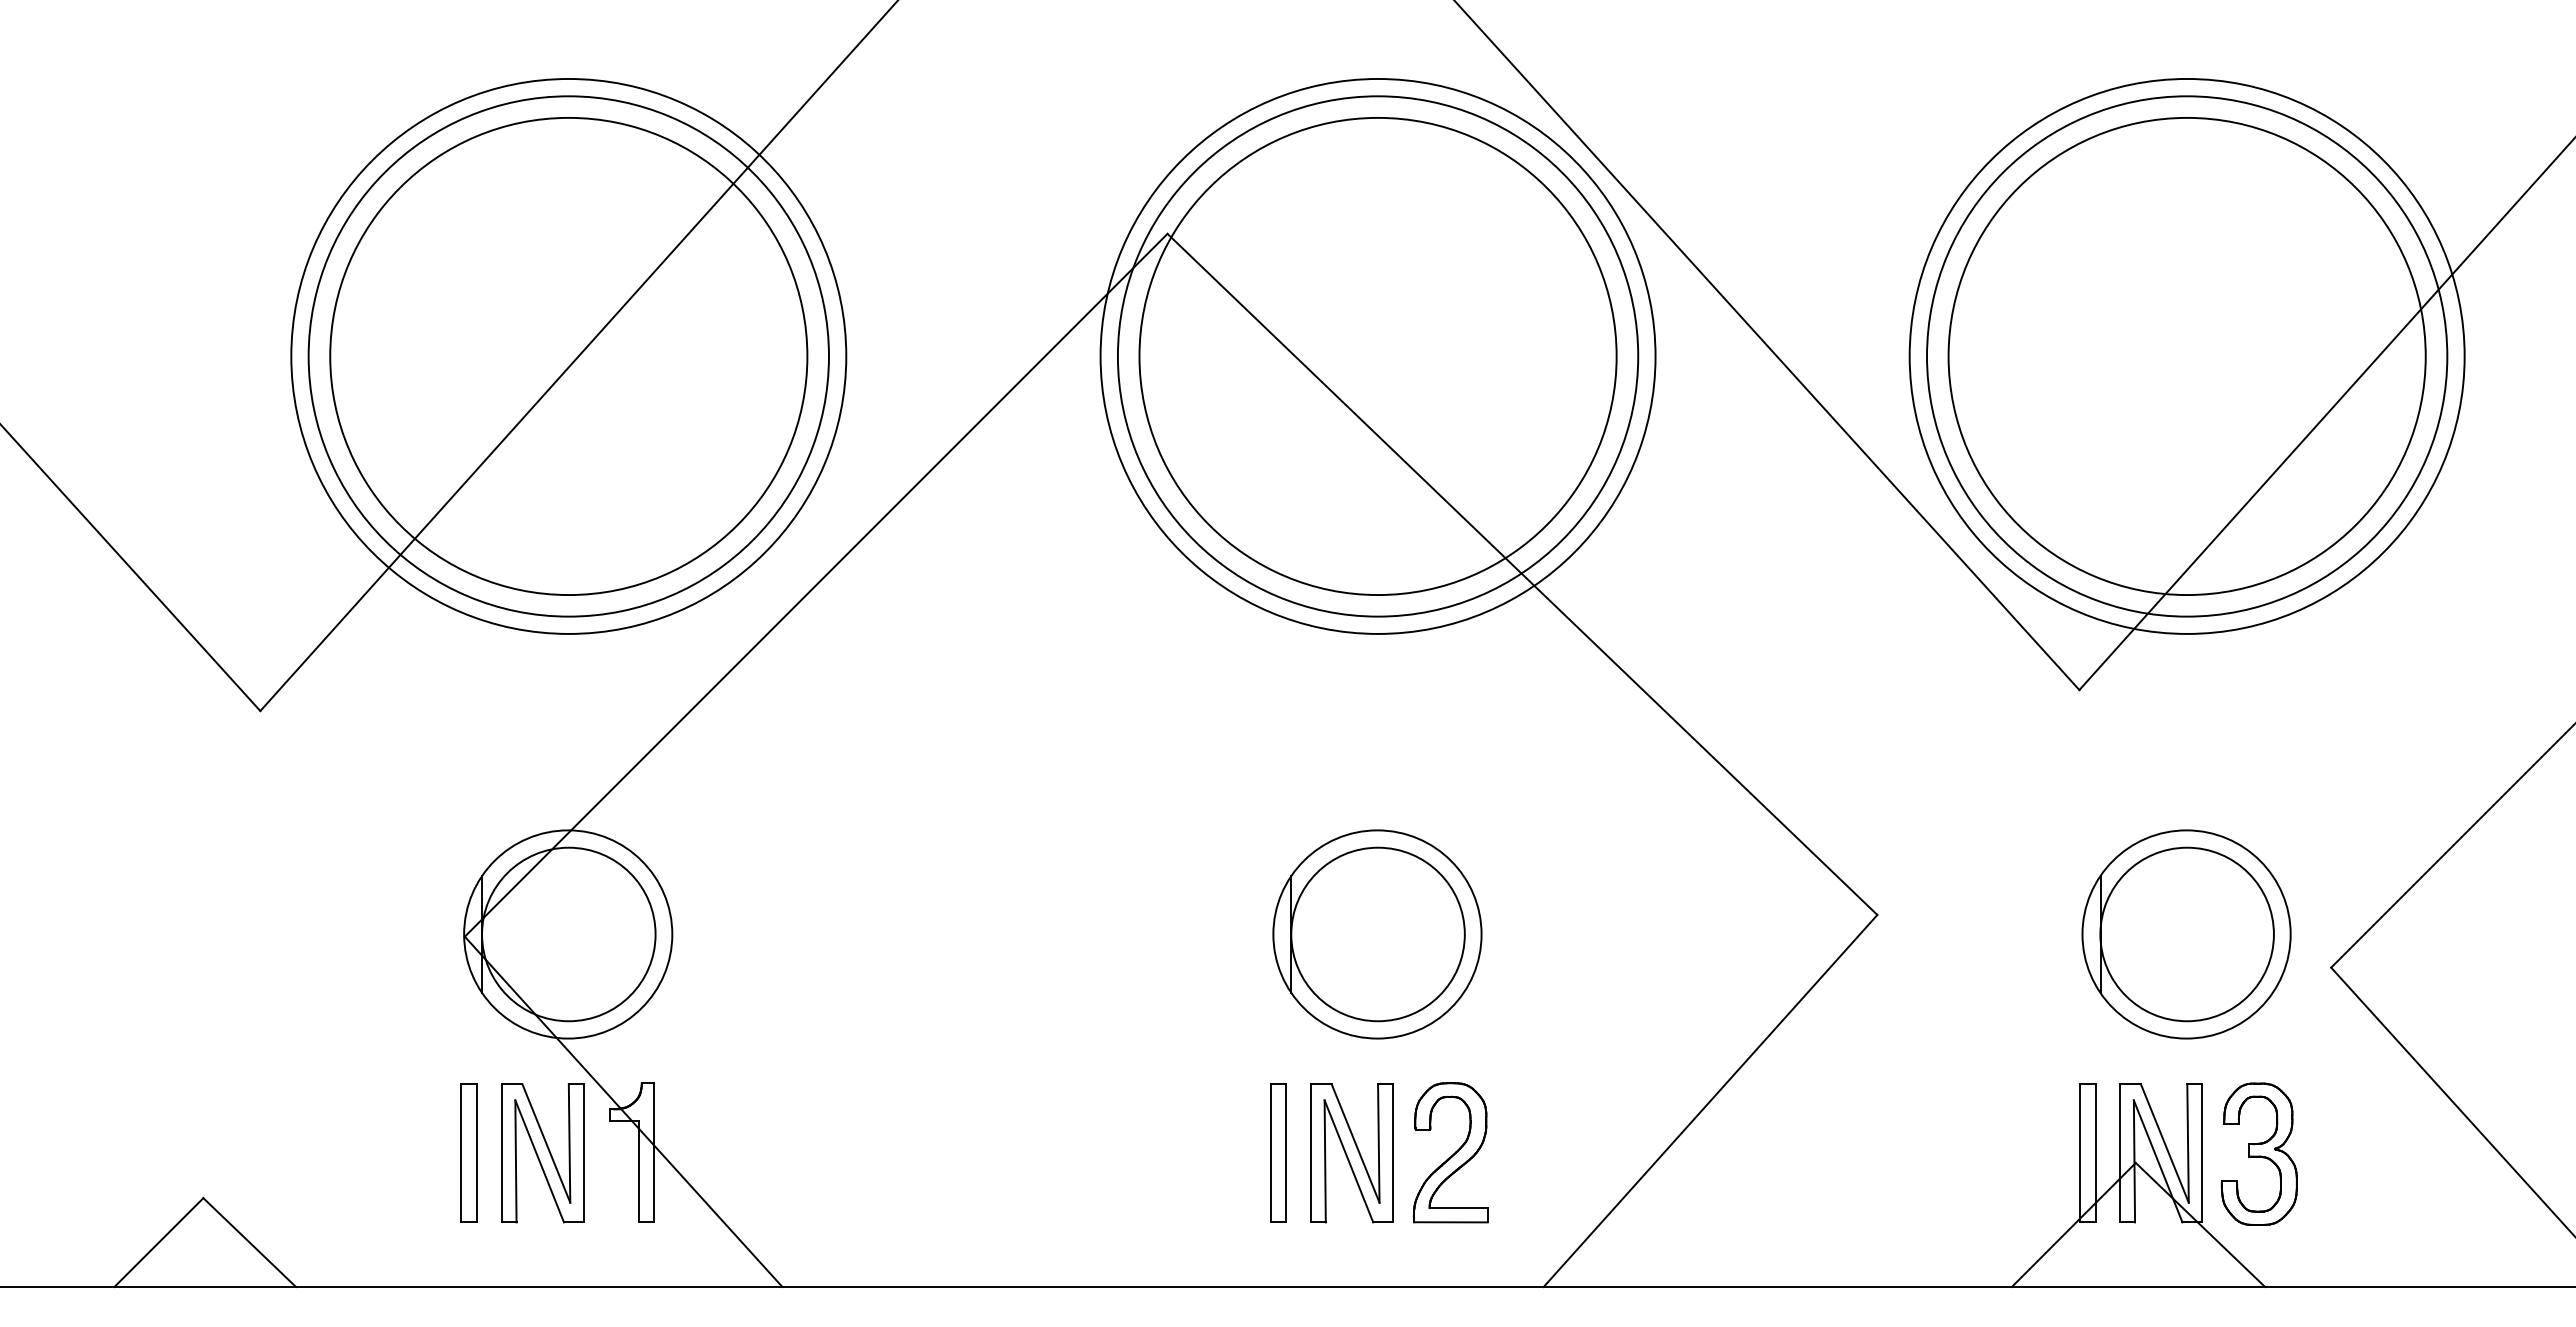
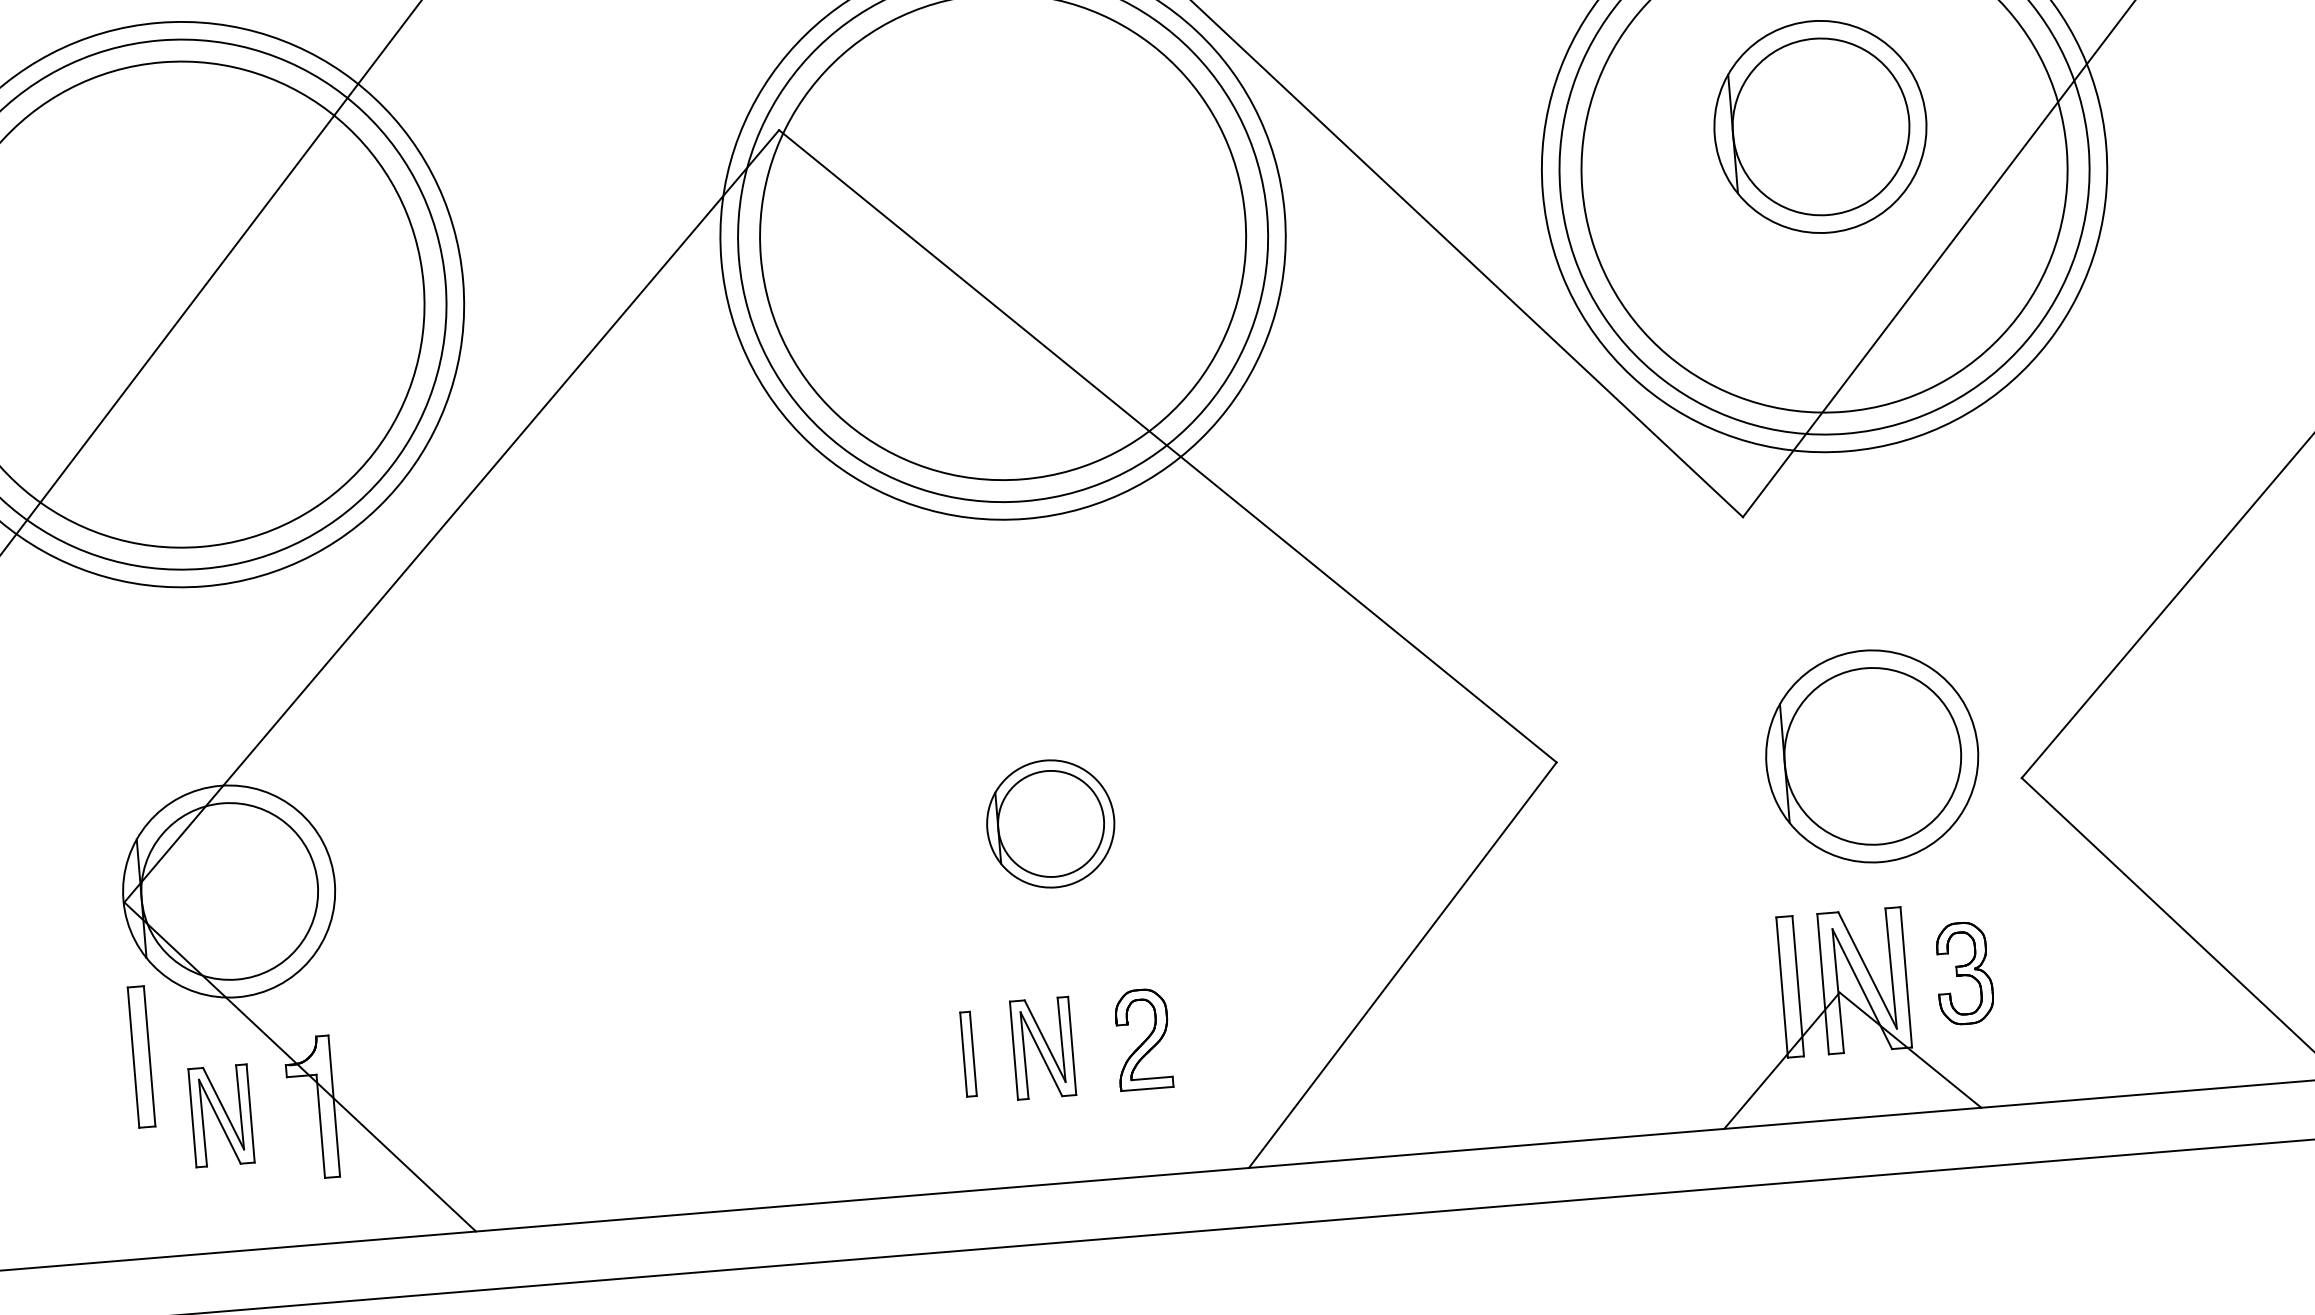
part: (2186, 314) -> (1820, 126), added
part: (1377, 934) -> (1050, 823), size x0.6
part: (468, 1152) -> (140, 1056), moved
part: (1278, 1152) -> (968, 1053), size x0.6
part: (1450, 1152) -> (1143, 1039), size x0.7
part: (542, 1153) -> (221, 1116), size x0.7
part: (1351, 1153) -> (1042, 1048), size x0.7
part: (2258, 1153) -> (1963, 972), size x0.7

